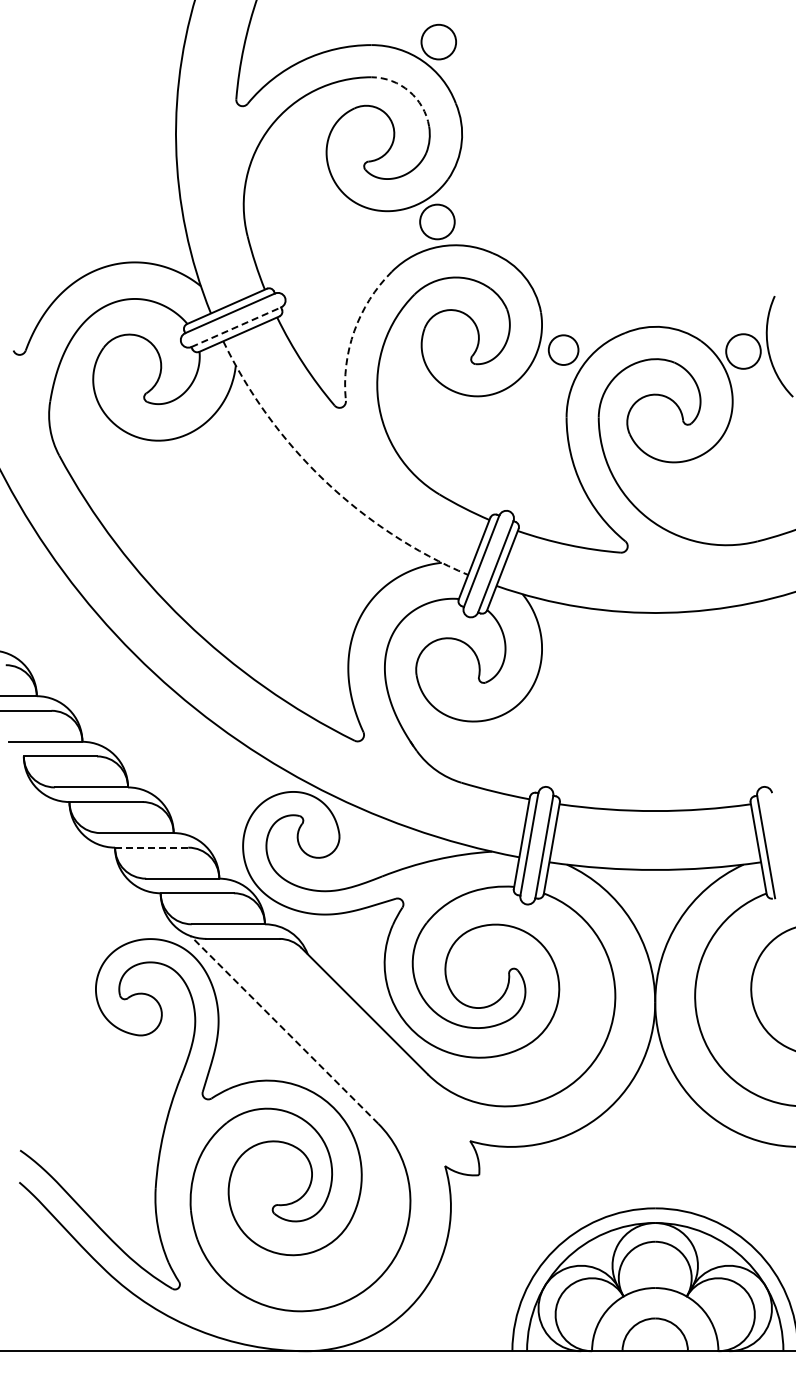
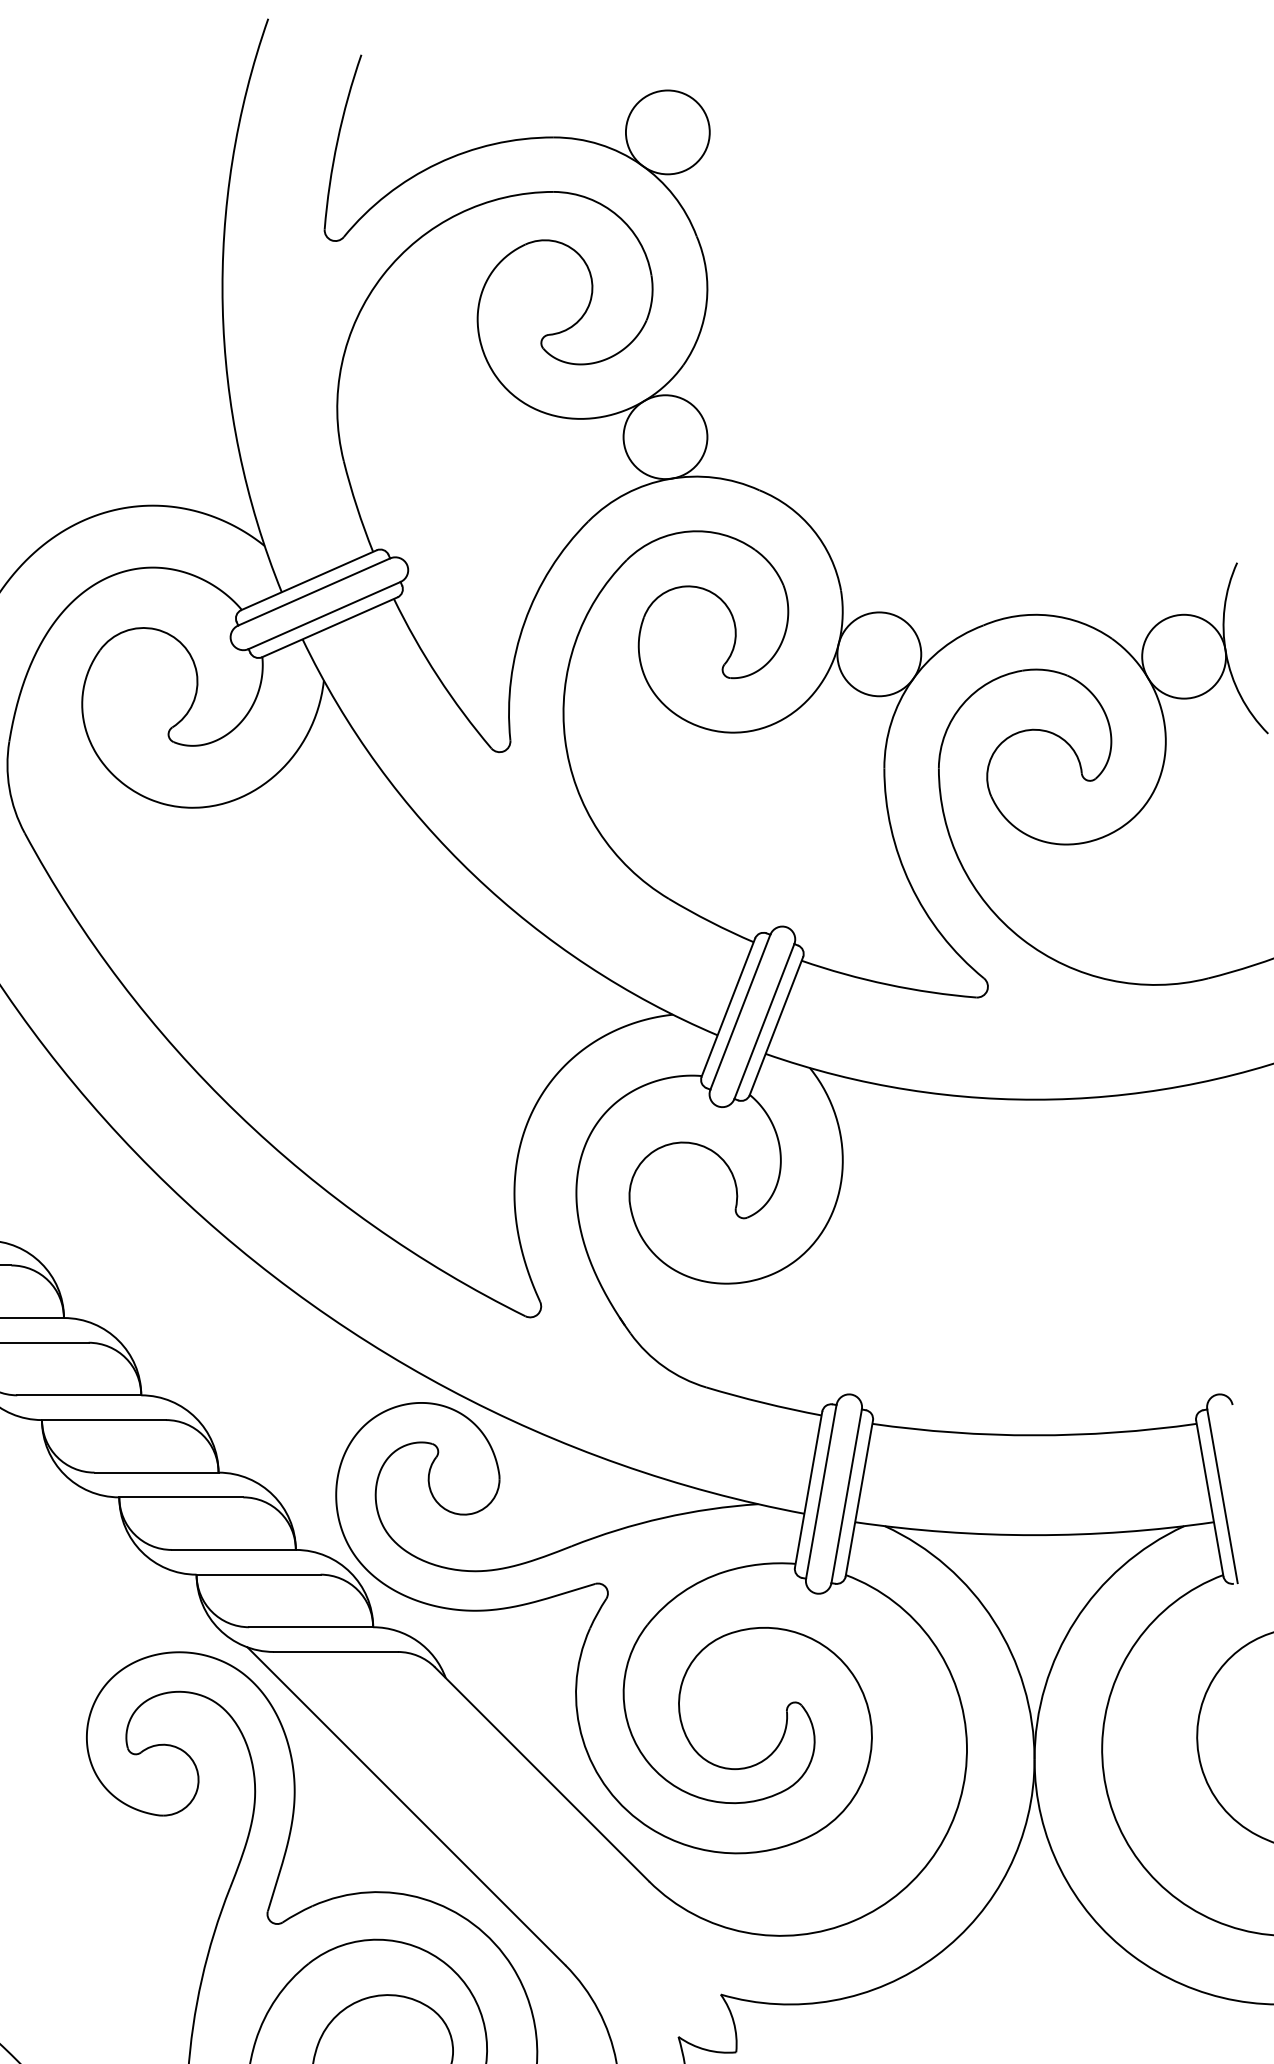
circle: (438, 41) -> (667, 131), size x1.43
arc: (409, 91) -> (618, 216), dashed -> solid
circle: (437, 221) -> (665, 436), size x1.43
line: (236, 327) -> (325, 615), dashed -> solid
arc: (354, 331) -> (524, 622), dashed -> solid
circle: (563, 349) -> (879, 653), size x1.67
circle: (743, 351) -> (1184, 656), size x1.43
arc: (324, 480) -> (474, 875), dashed -> solid
line: (151, 847) -> (180, 1497), dashed -> solid
line: (284, 1029) -> (406, 1805), dashed -> solid

